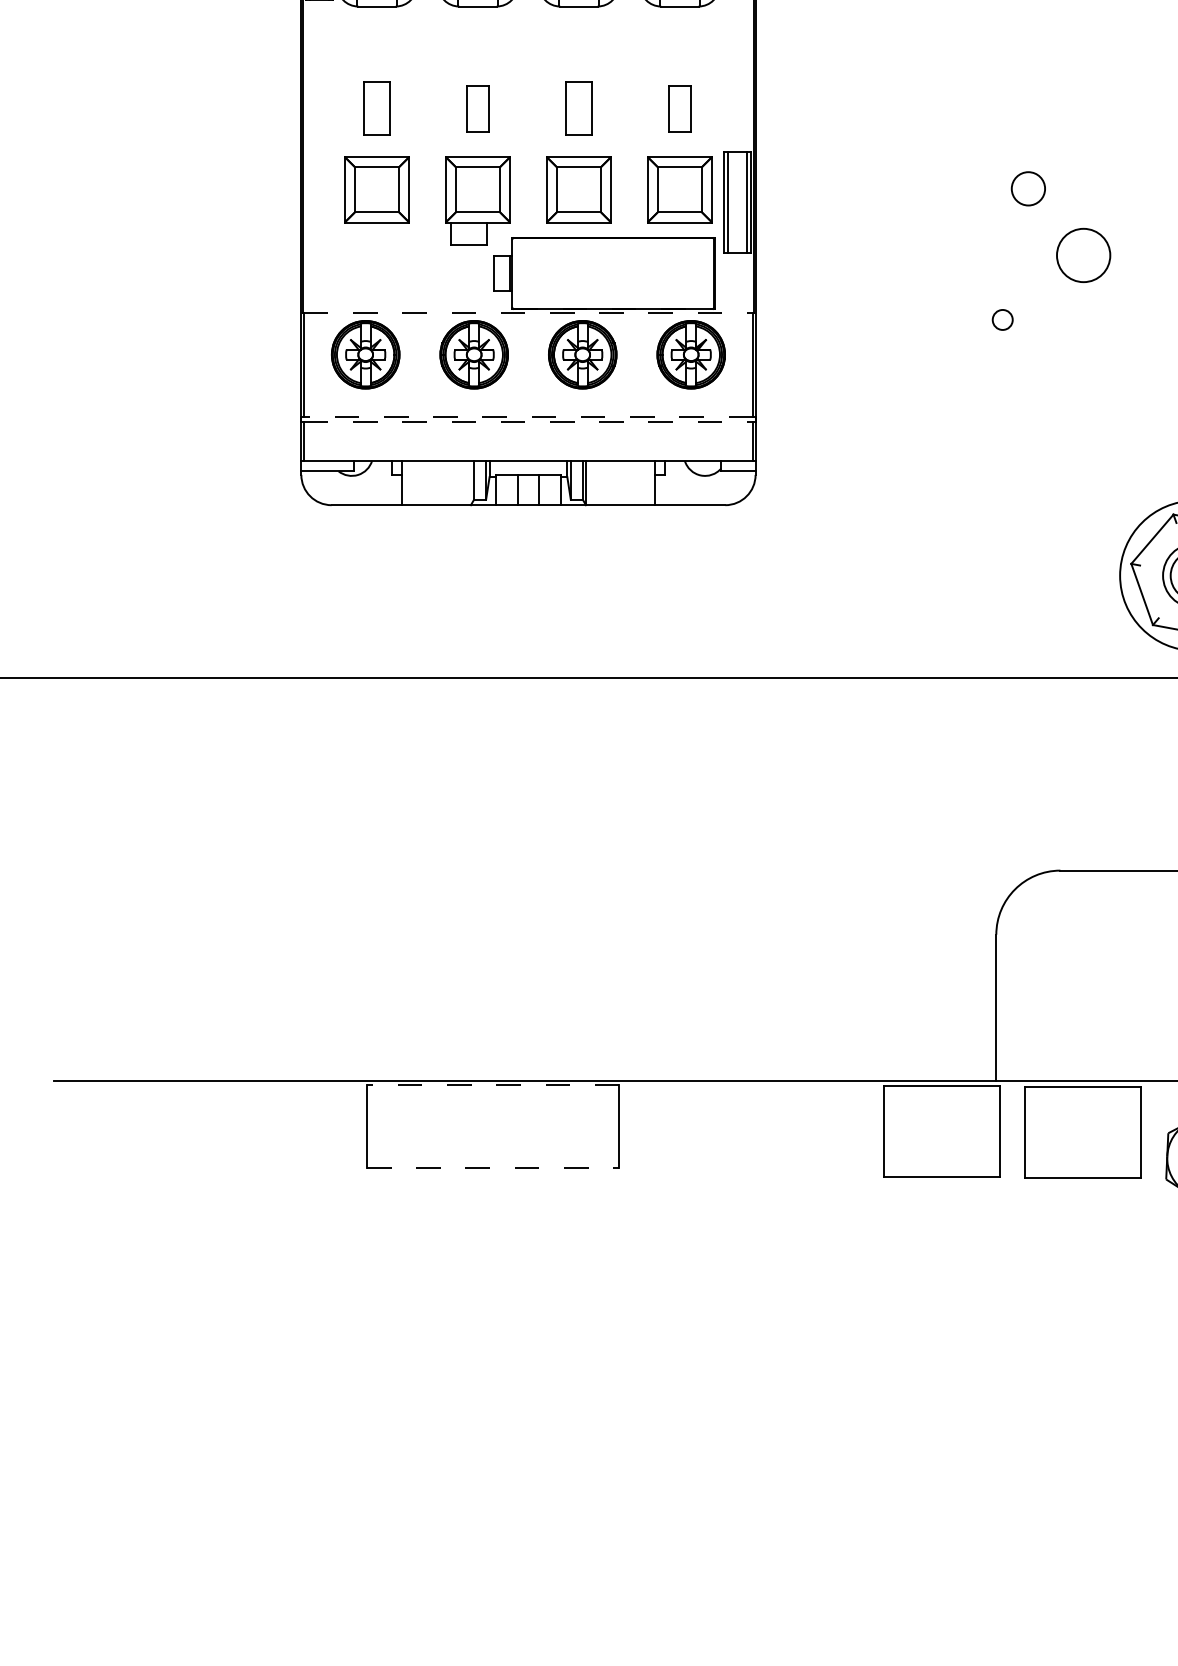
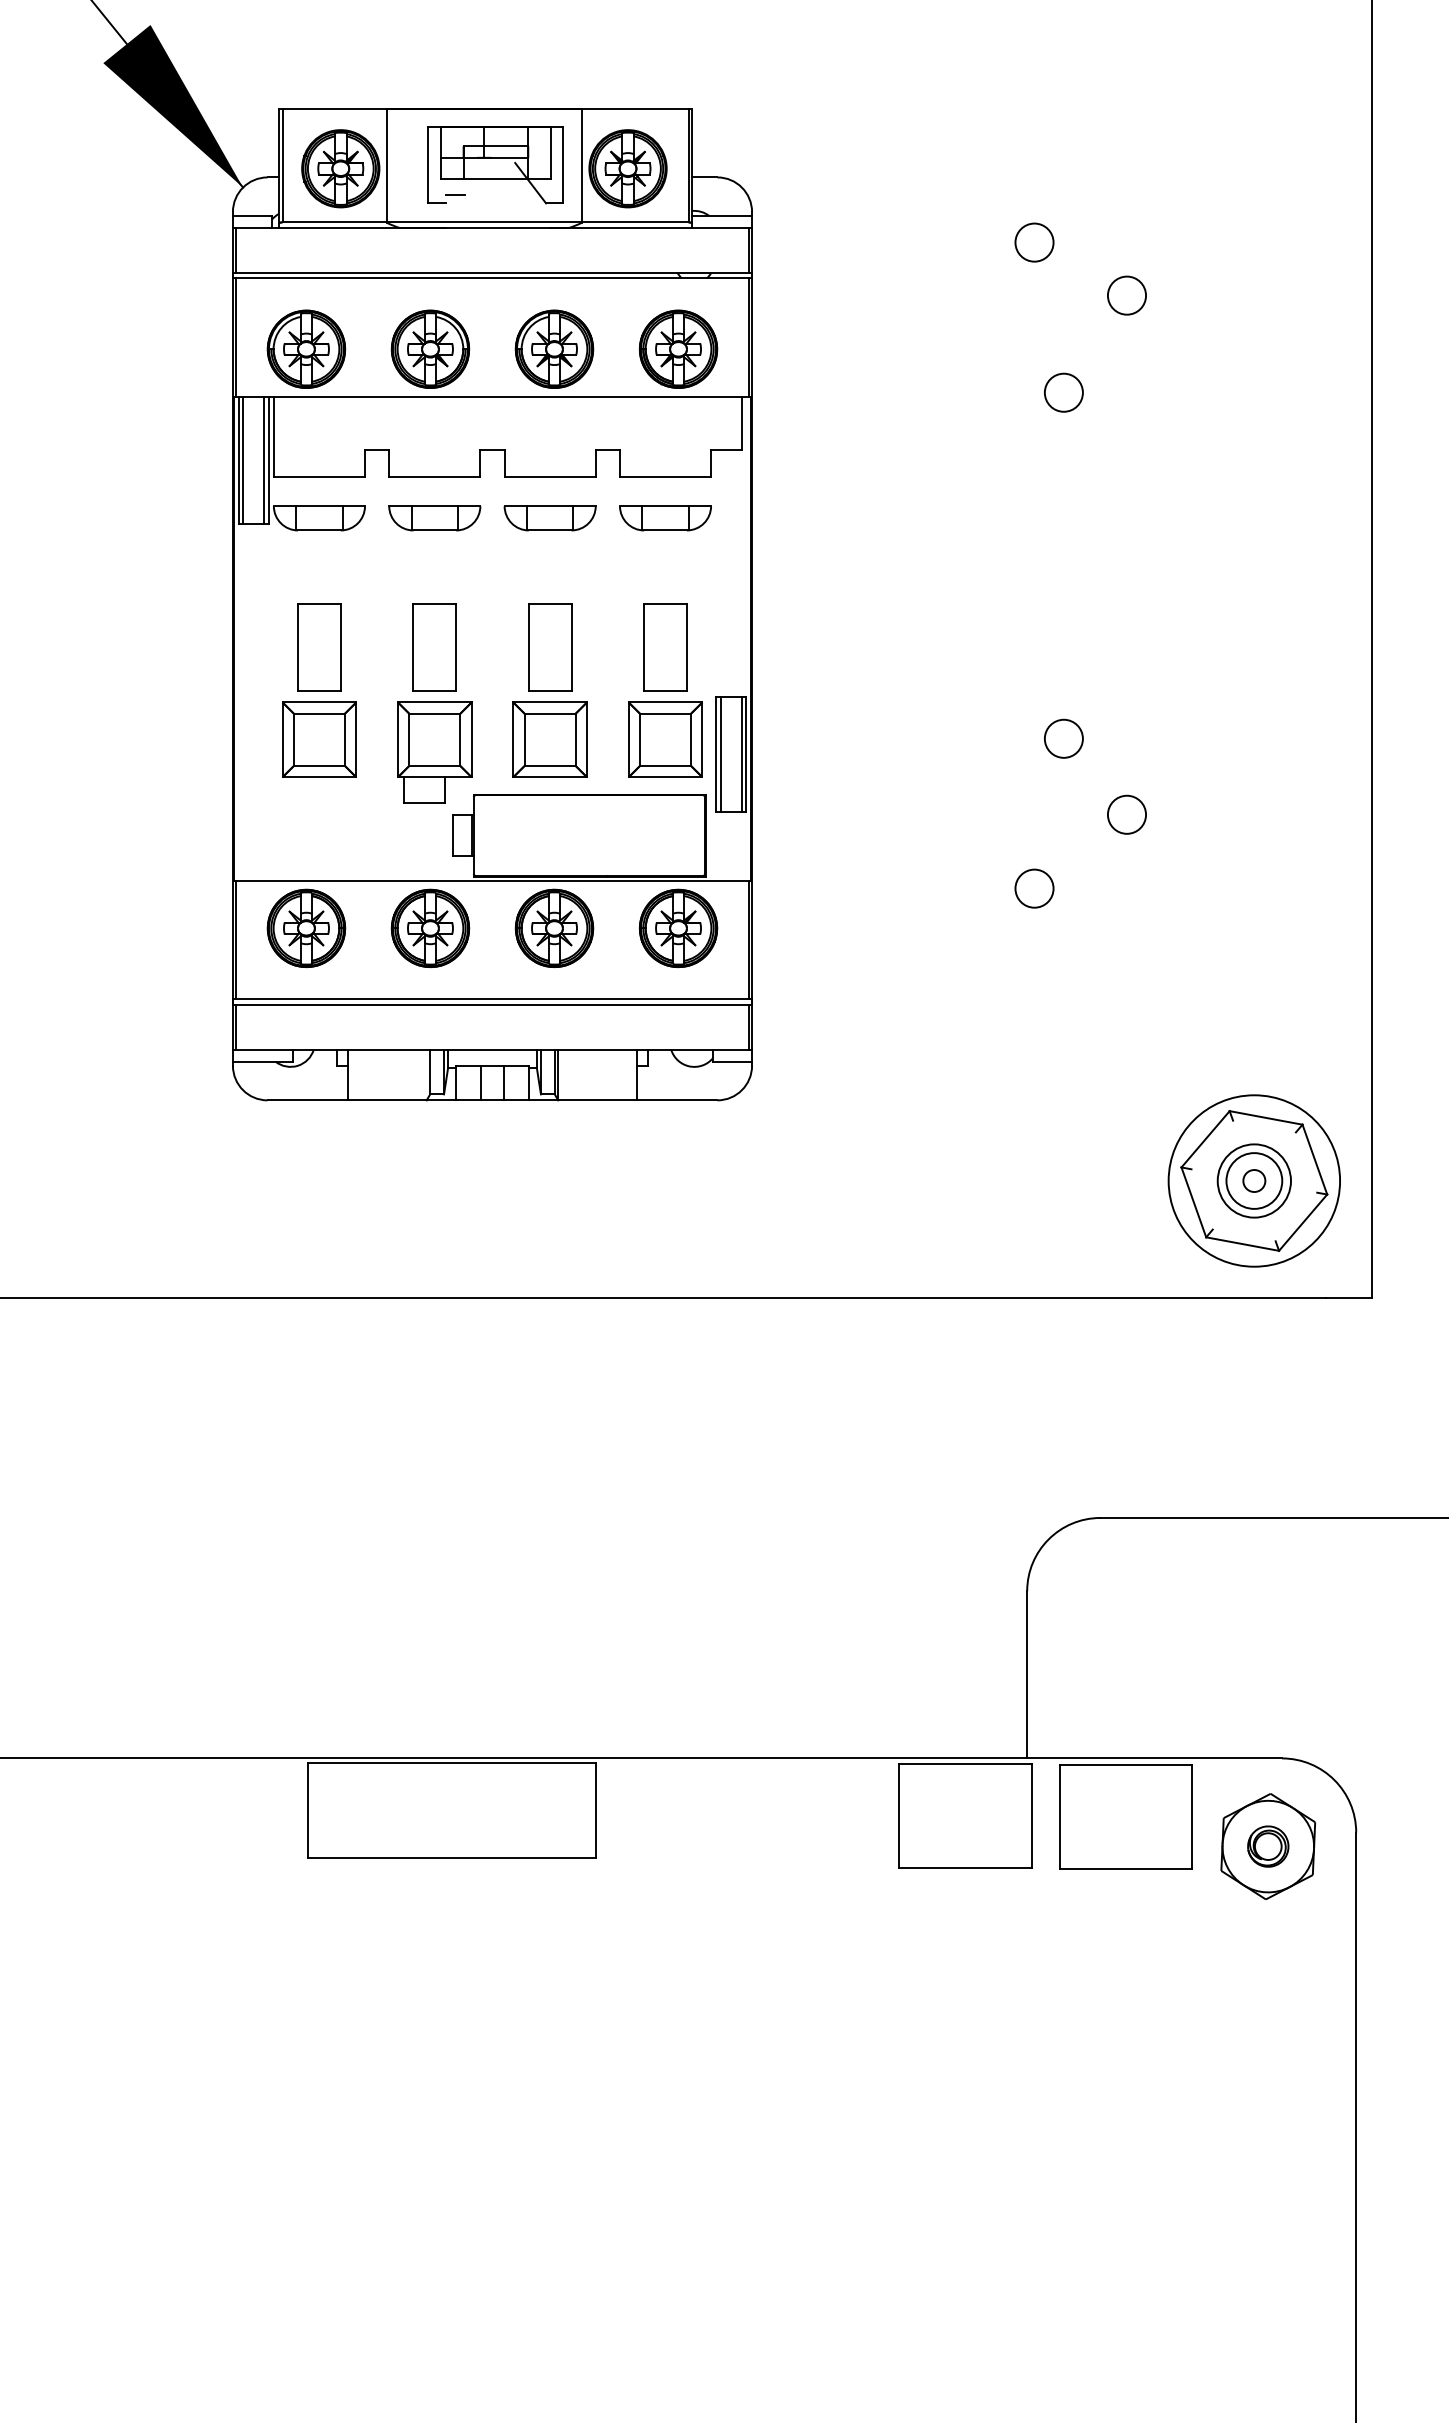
part: (377, 108) -> (319, 647), size x1.43
part: (477, 108) -> (434, 647), size x1.67
part: (579, 108) -> (550, 647), size x1.43
part: (679, 108) -> (665, 647), size x1.67
circle: (1083, 255) -> (1126, 814), size x0.62
line: (613, 308) -> (589, 875), dashed -> solid
line: (528, 313) -> (492, 881), dashed -> solid
circle: (1002, 319) -> (1034, 888), size x1.67
line: (528, 416) -> (492, 999), dashed -> solid
line: (528, 422) -> (492, 1005), dashed -> solid
line: (492, 1085) -> (451, 1763), dashed -> solid
line: (493, 1167) -> (452, 1857), dashed -> solid

